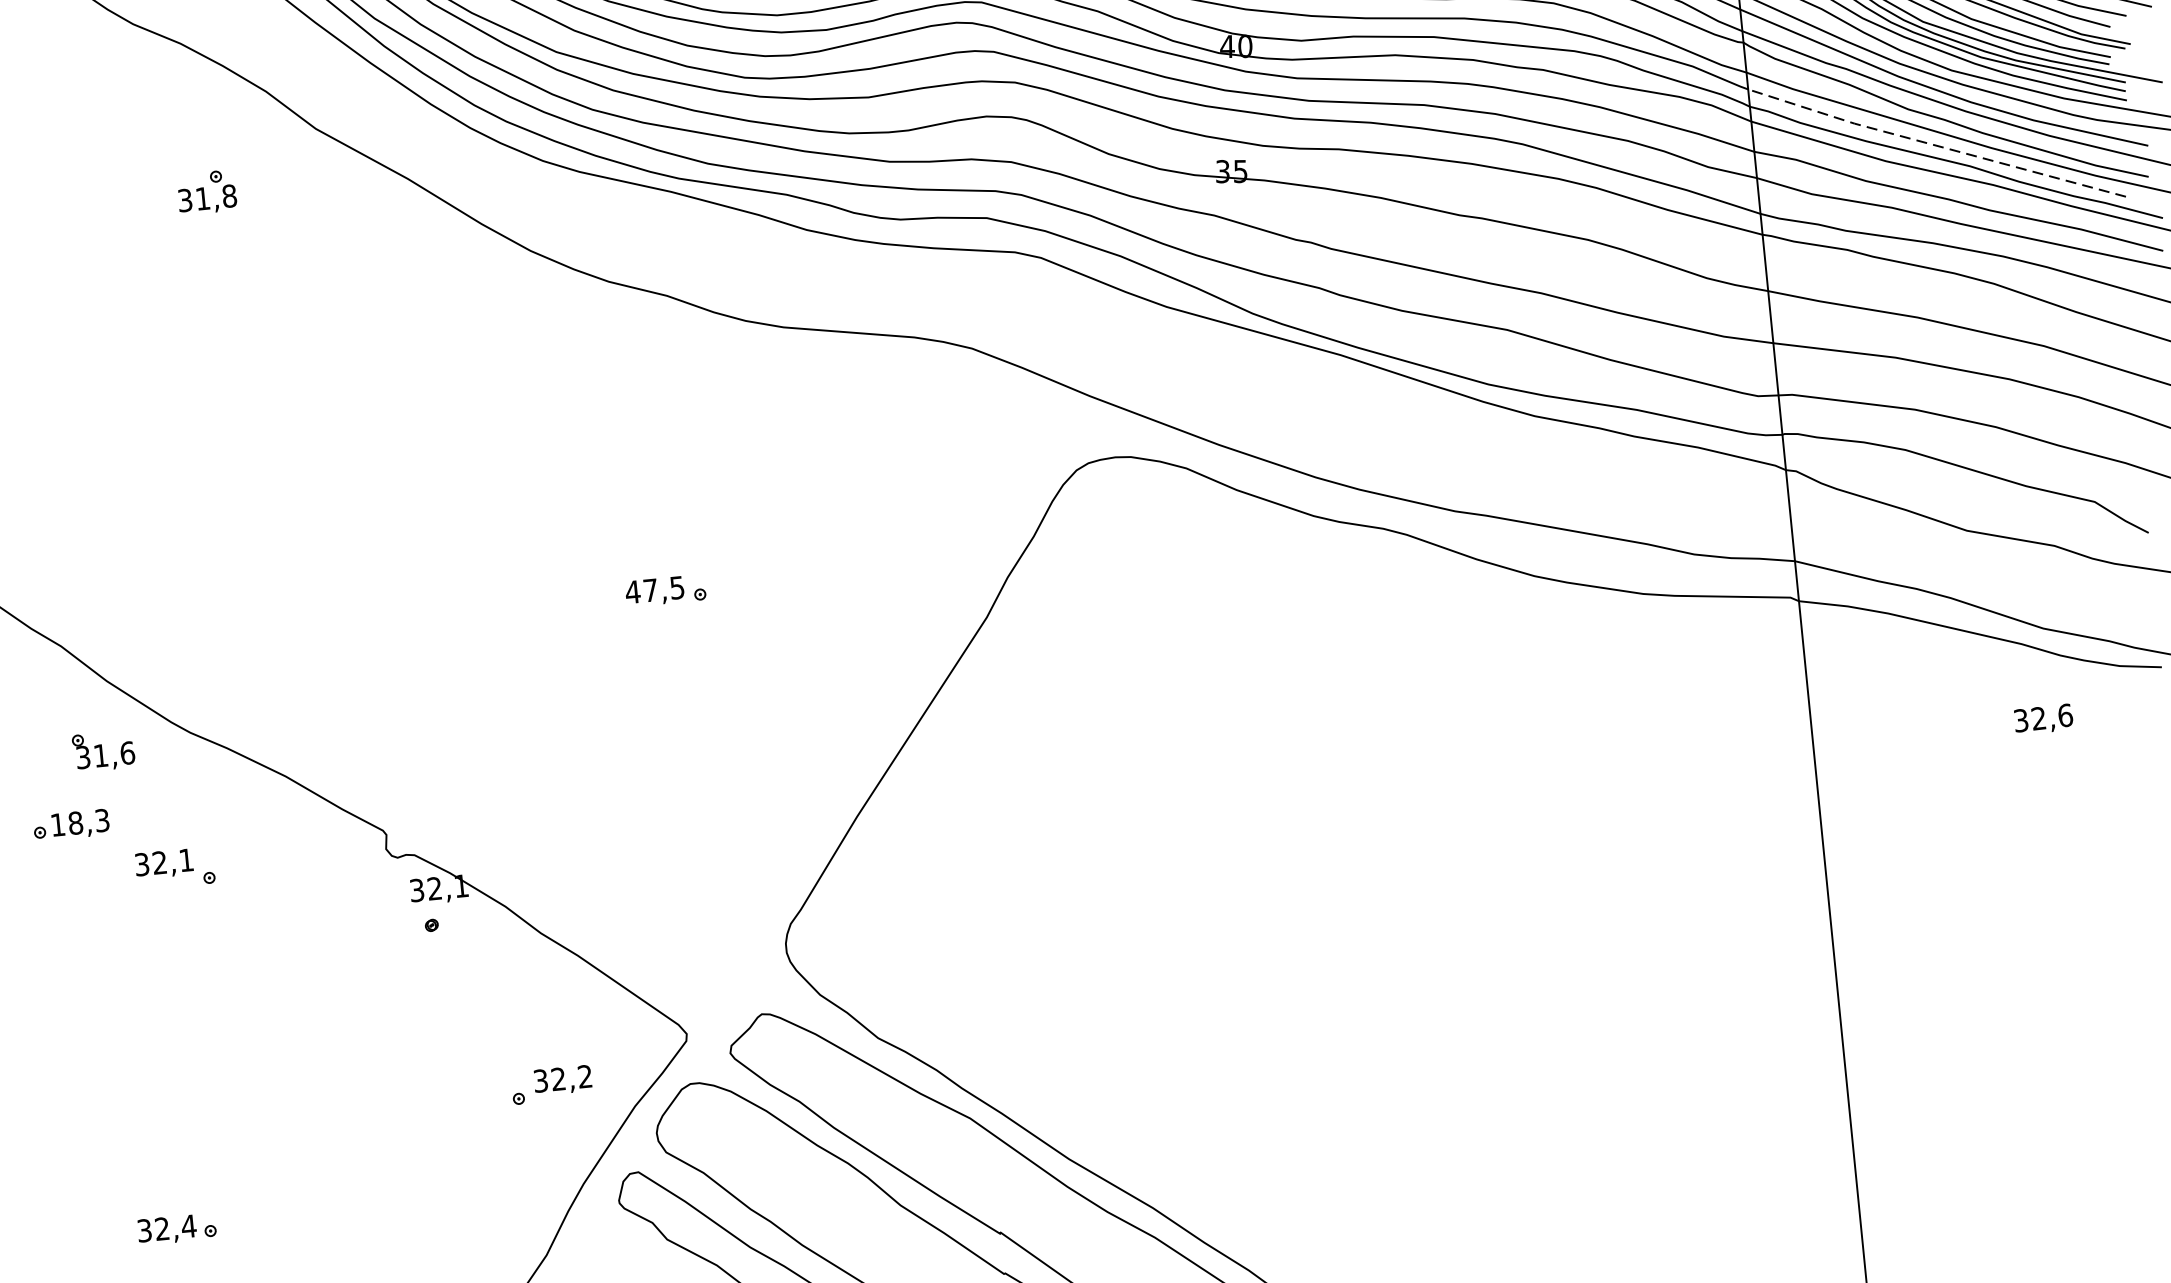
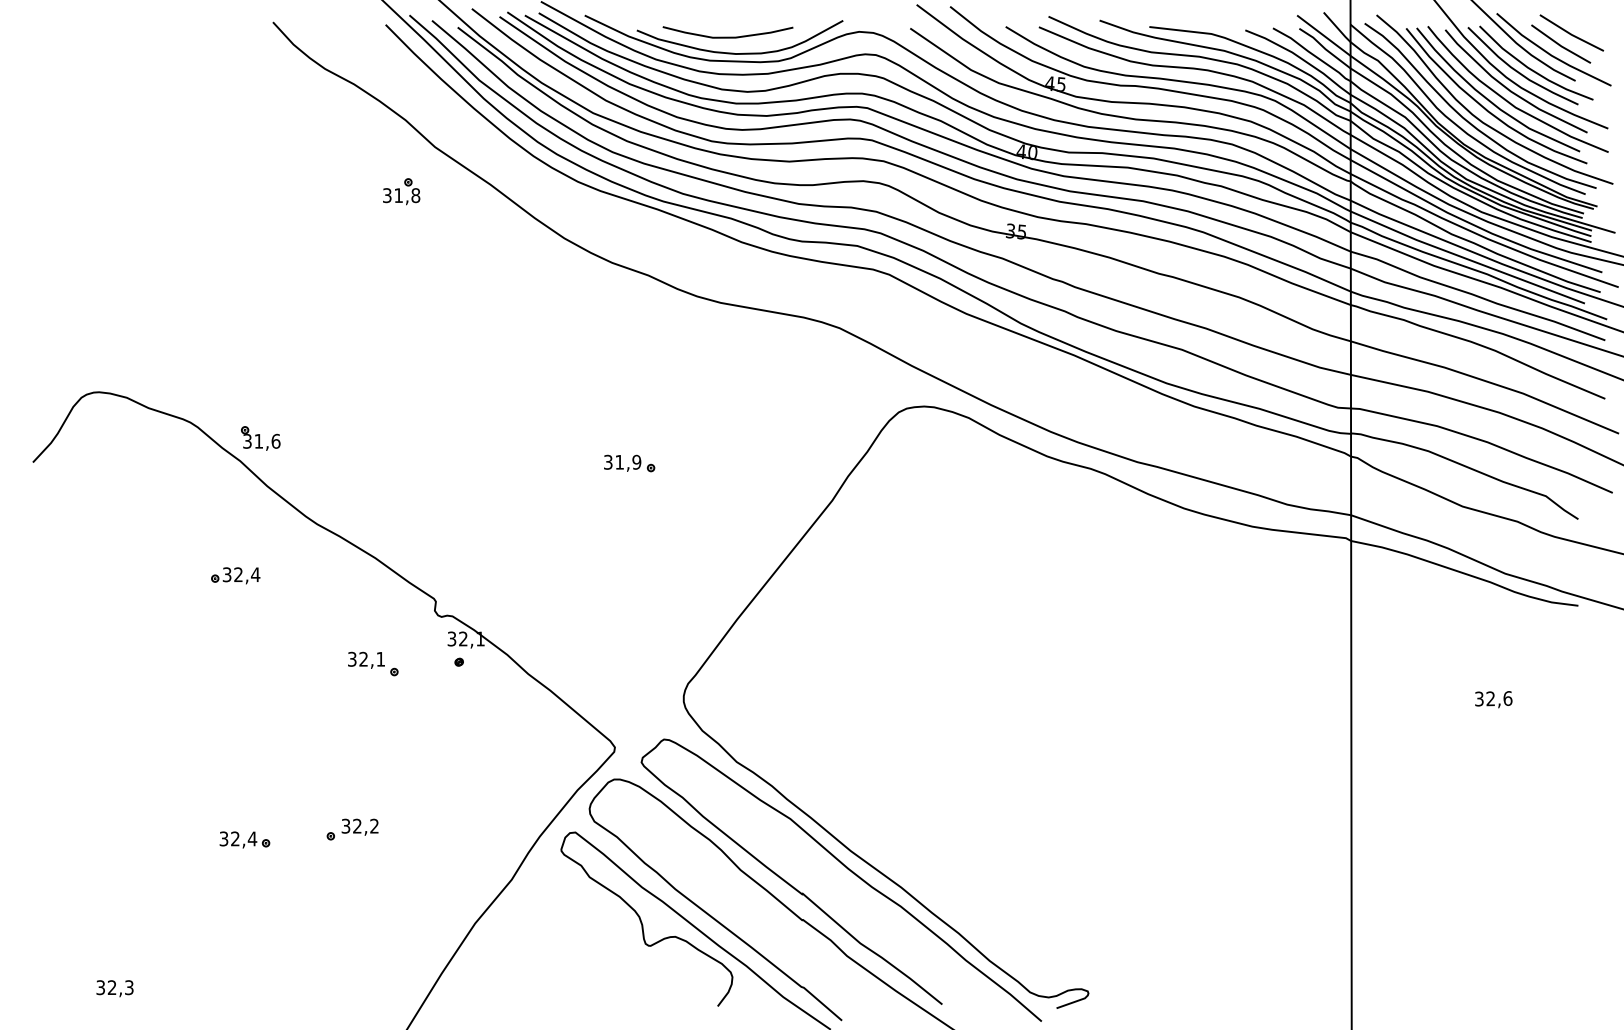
line: (1935, 144) -> (1466, 258), dashed -> solid
part: (206, 191) -> (401, 191), moved
text: (654, 588) -> (622, 461), 47,5 -> 31,9
text: (2043, 719) -> (1493, 699), moved
part: (103, 751) -> (260, 438), moved
text: (80, 822) -> (241, 574), 18,3 -> 32,4
part: (175, 867) -> (373, 663), moved
part: (551, 1085) -> (352, 829), moved
part: (176, 1228) -> (244, 839), moved

